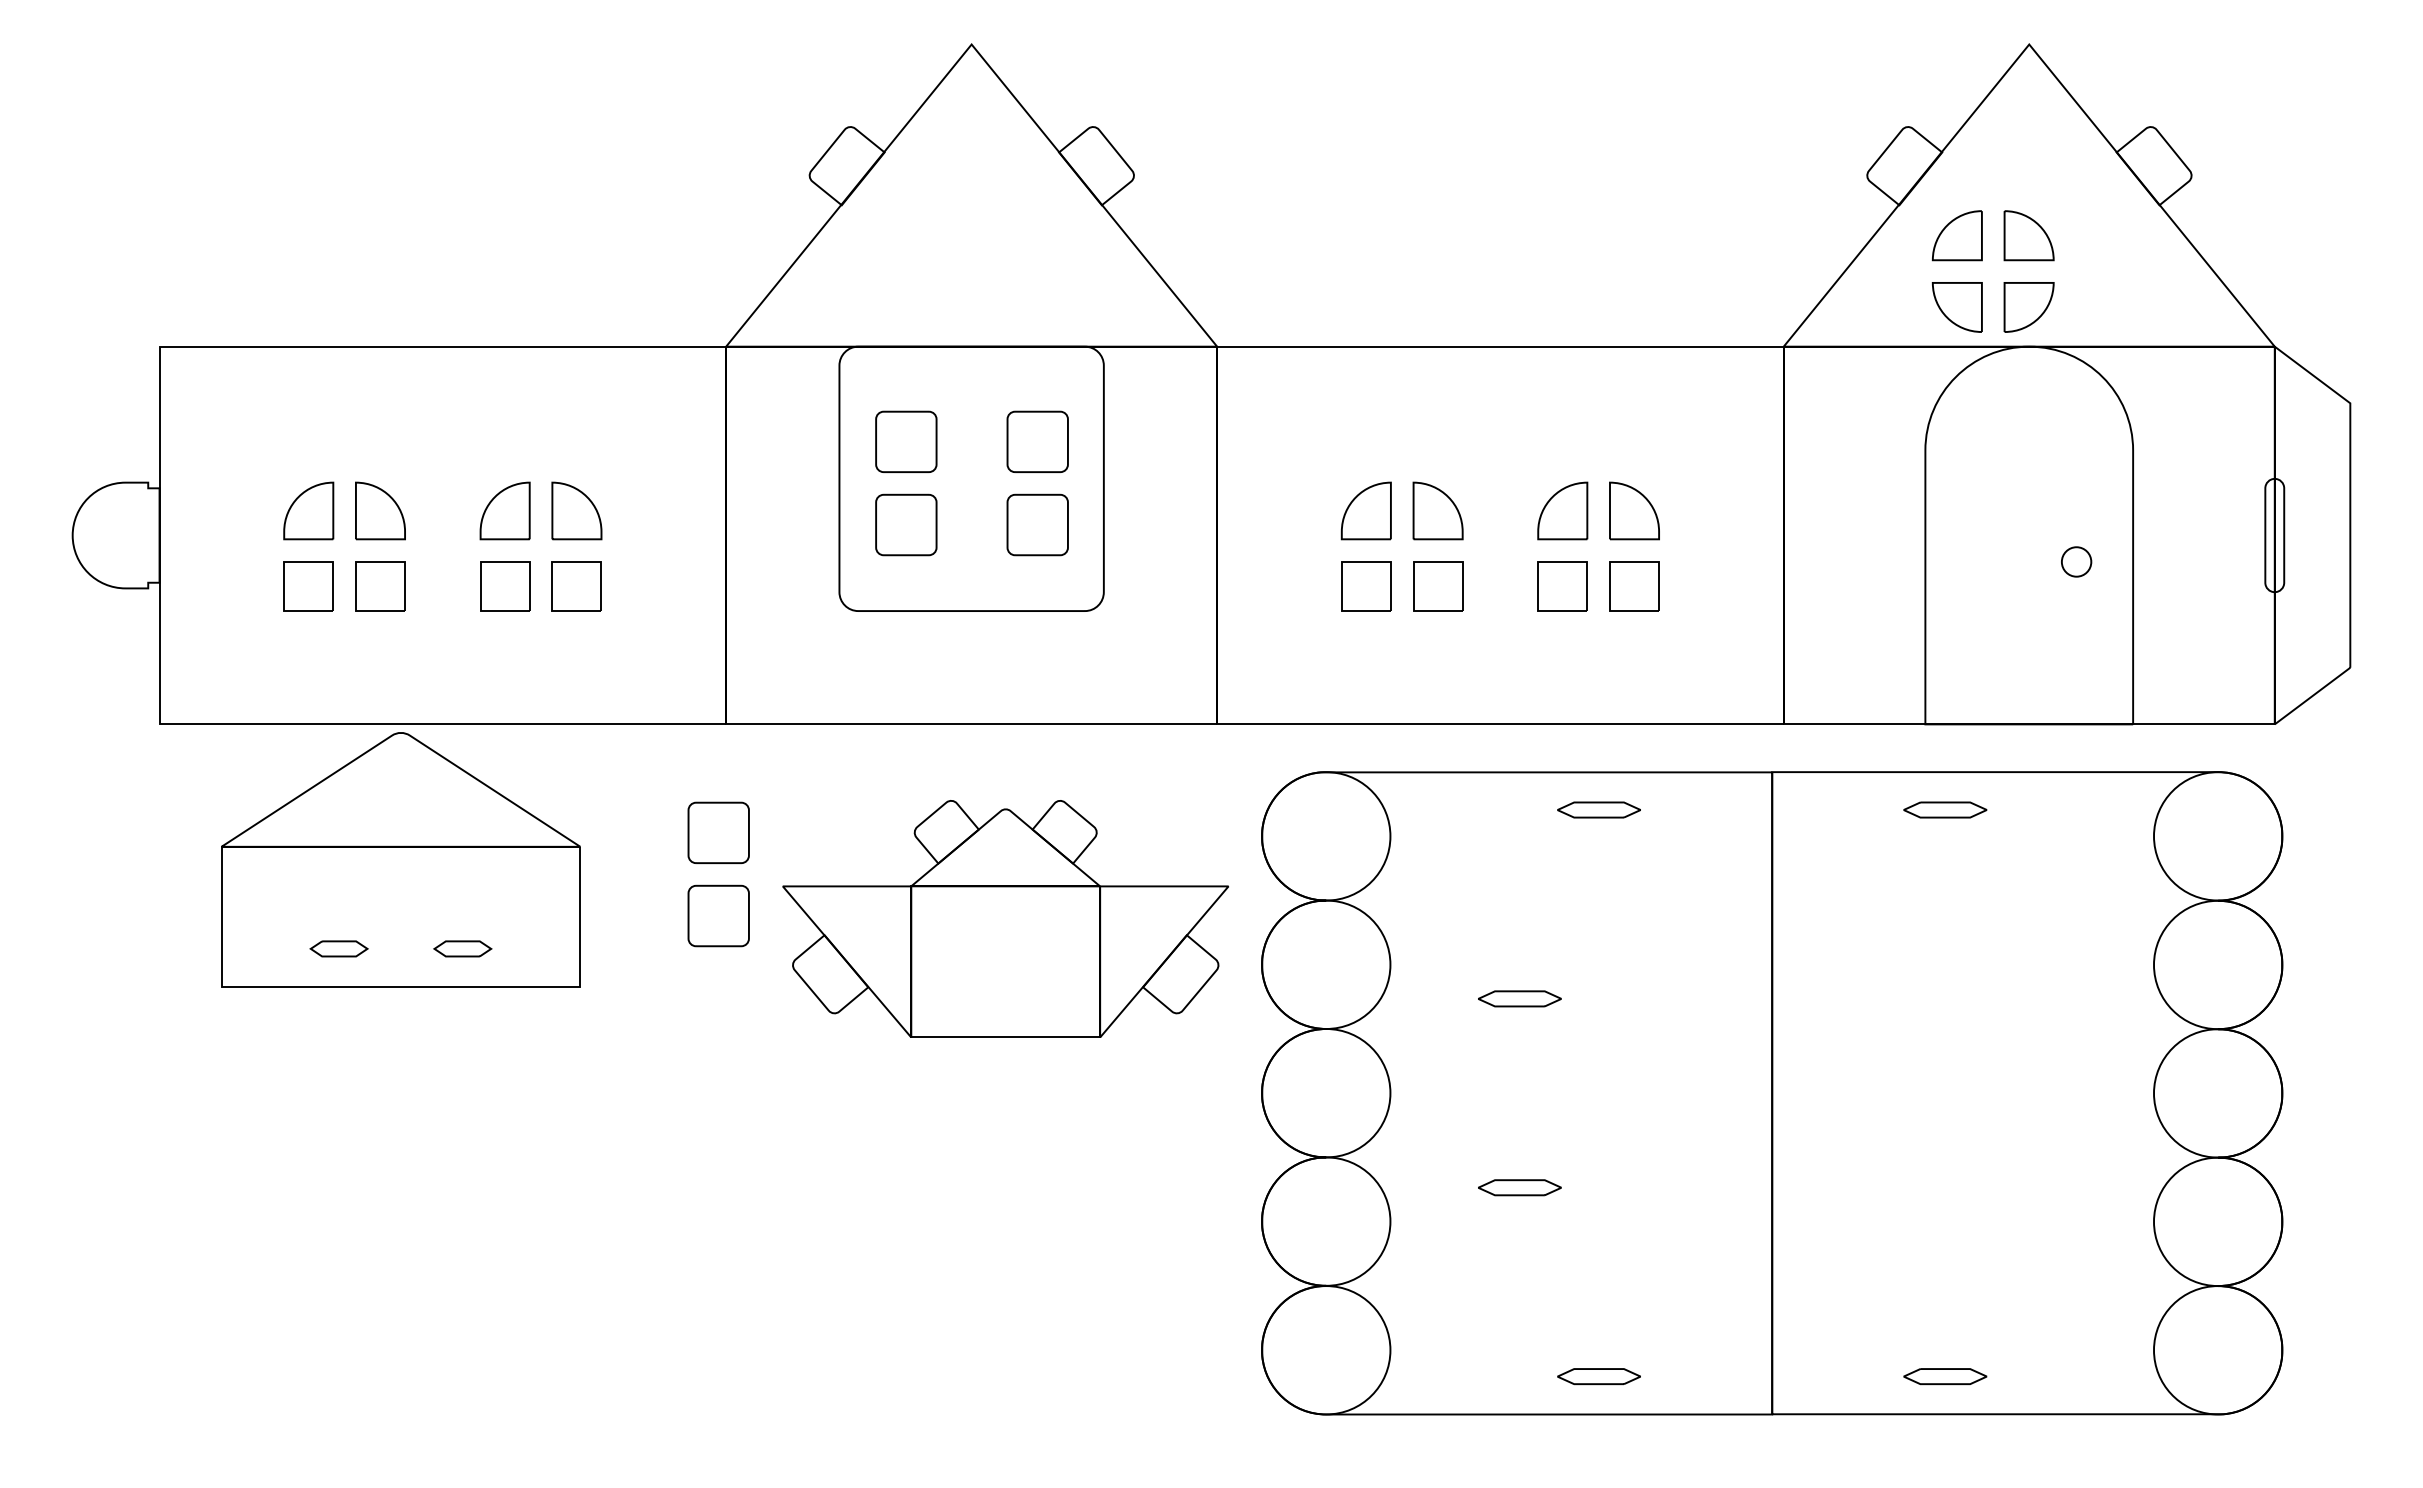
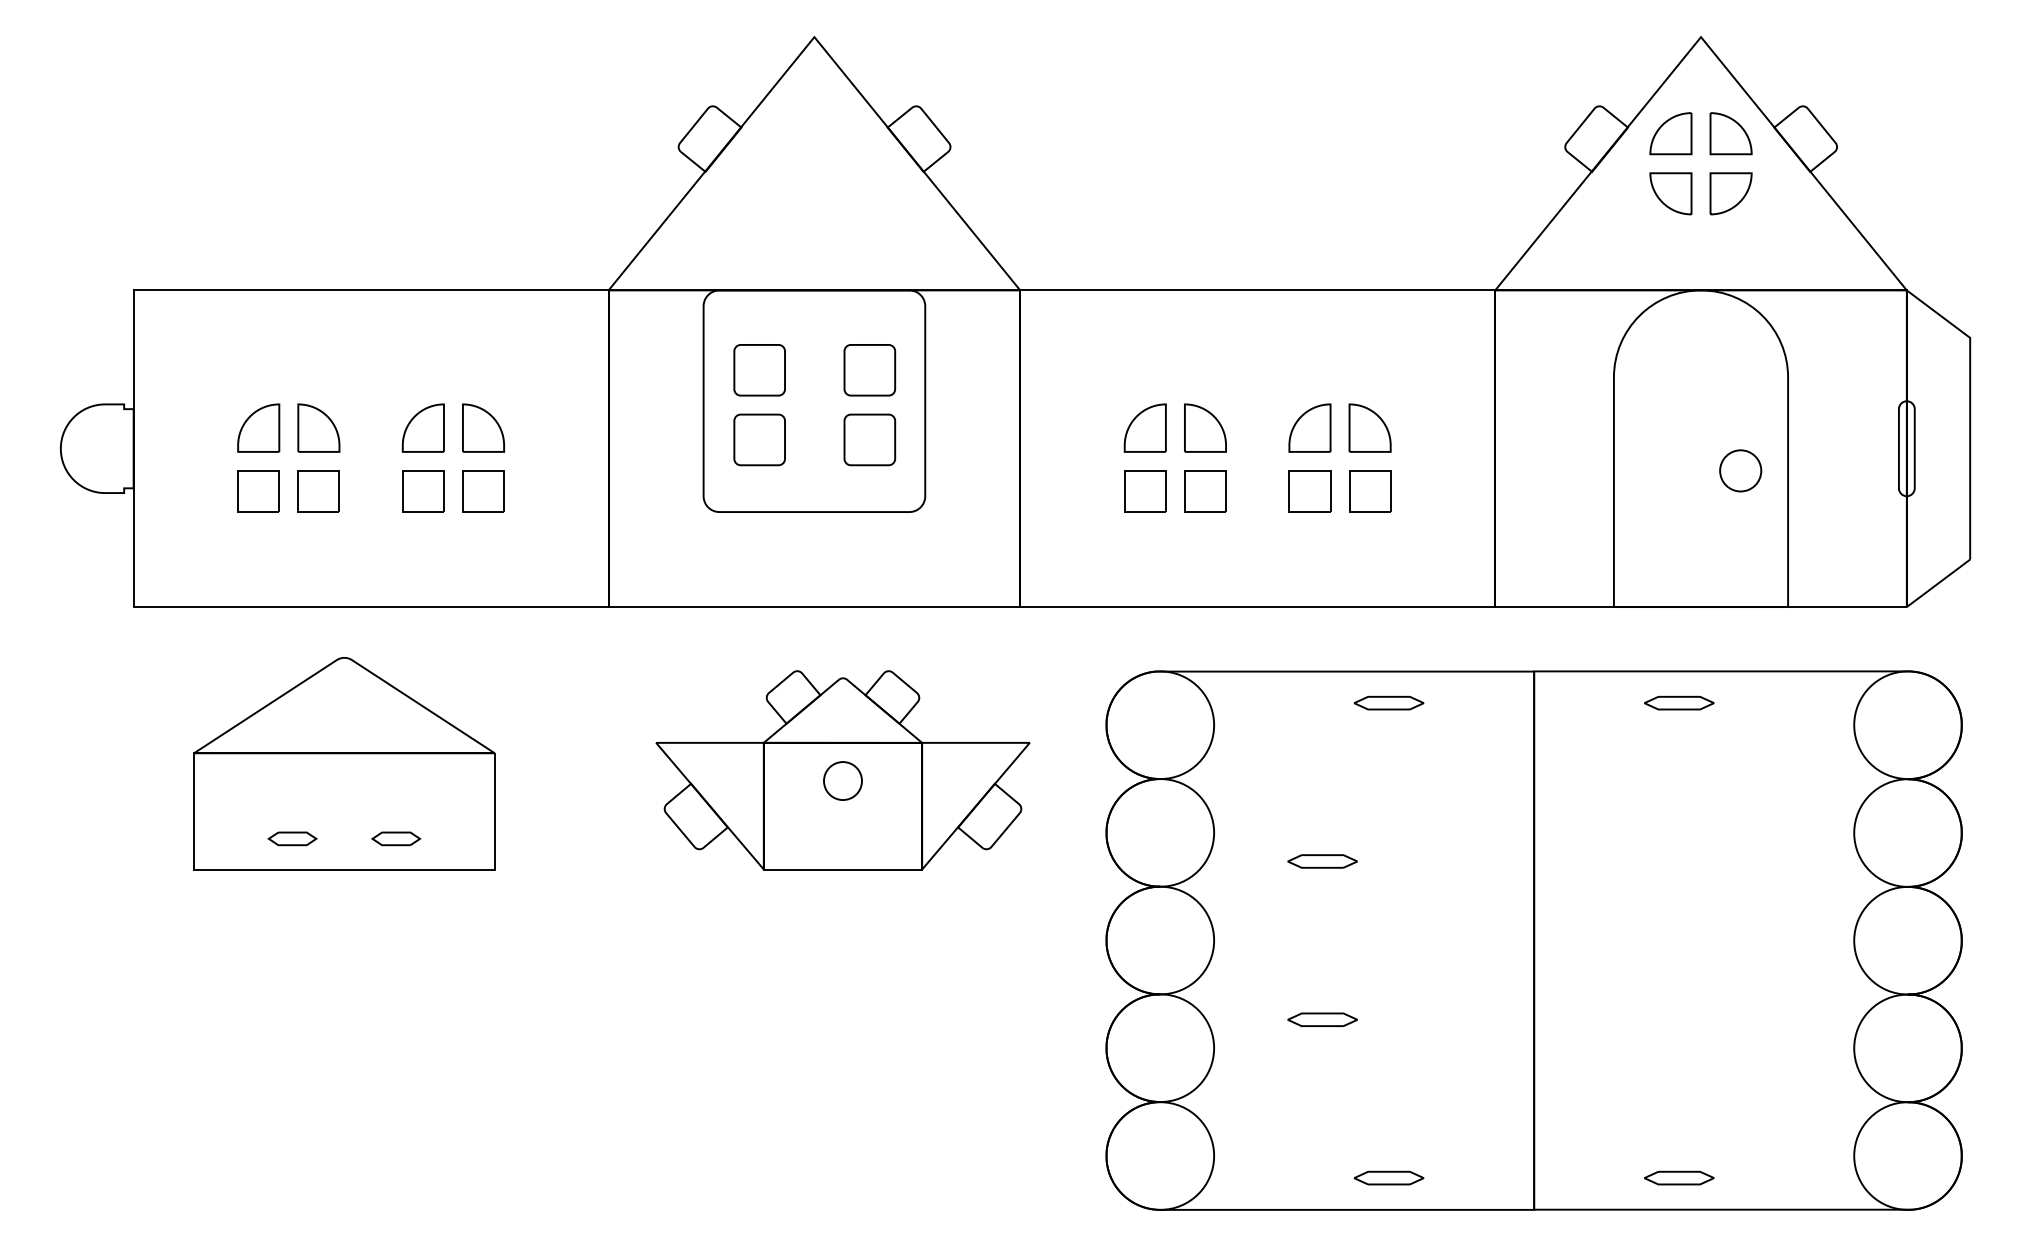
part: (1982, 261) -> (1692, 155), moved
circle: (2076, 561) -> (1740, 470), size x1.67
part: (400, 859) -> (344, 763), moved
part: (718, 884) -> (602, 741), removed
circle: (1005, 931) -> (842, 780), added
part: (1772, 1093) -> (1534, 940), moved

